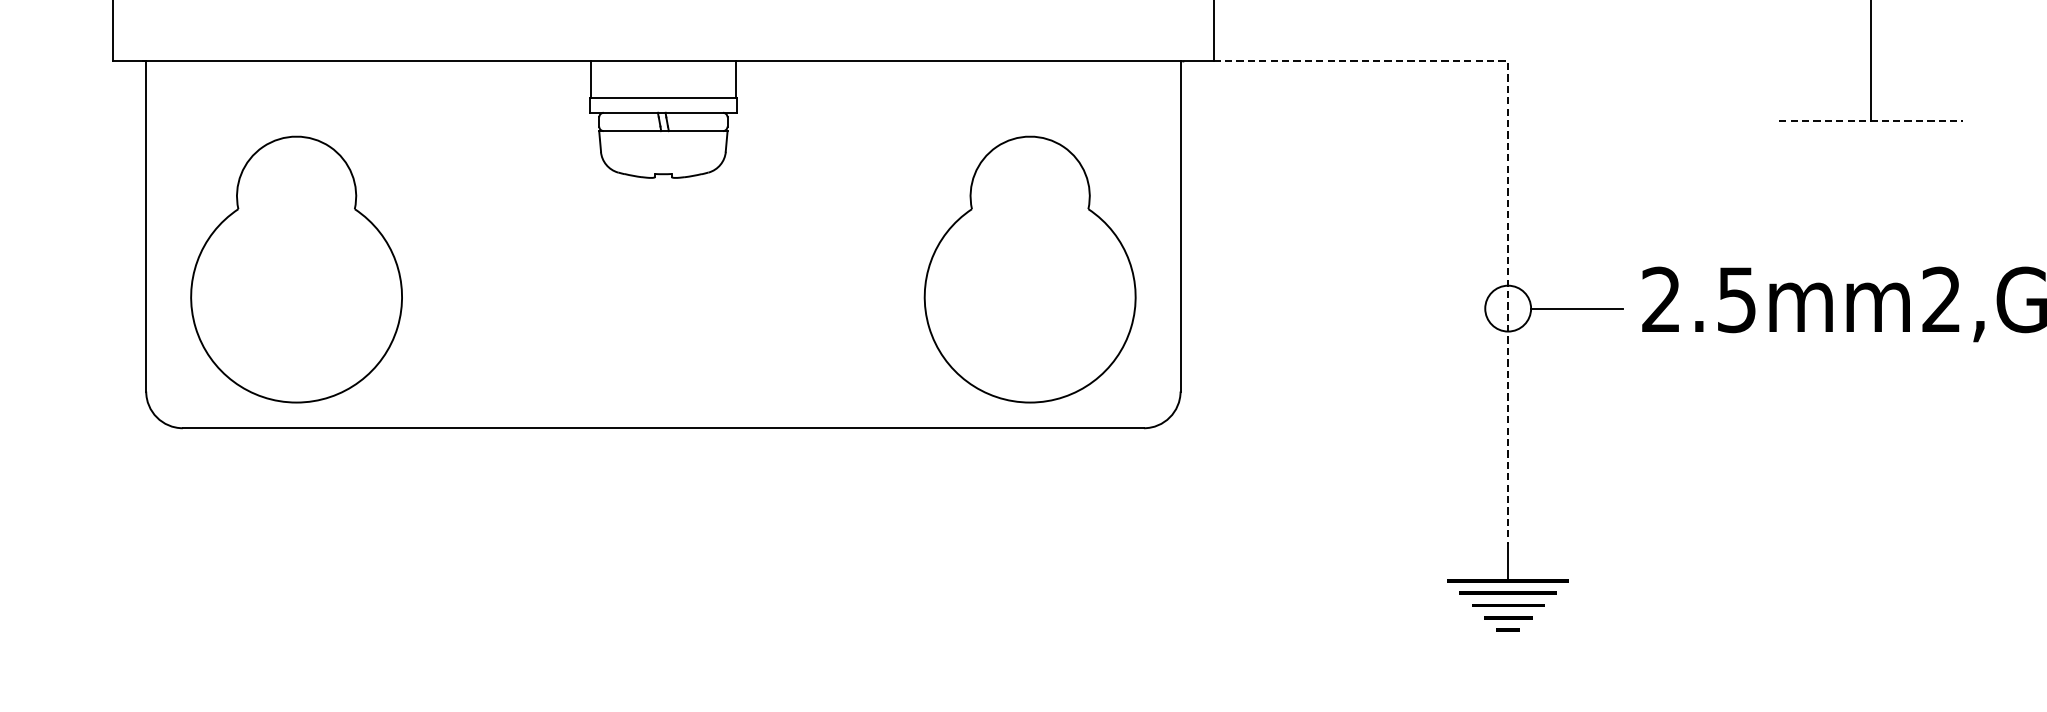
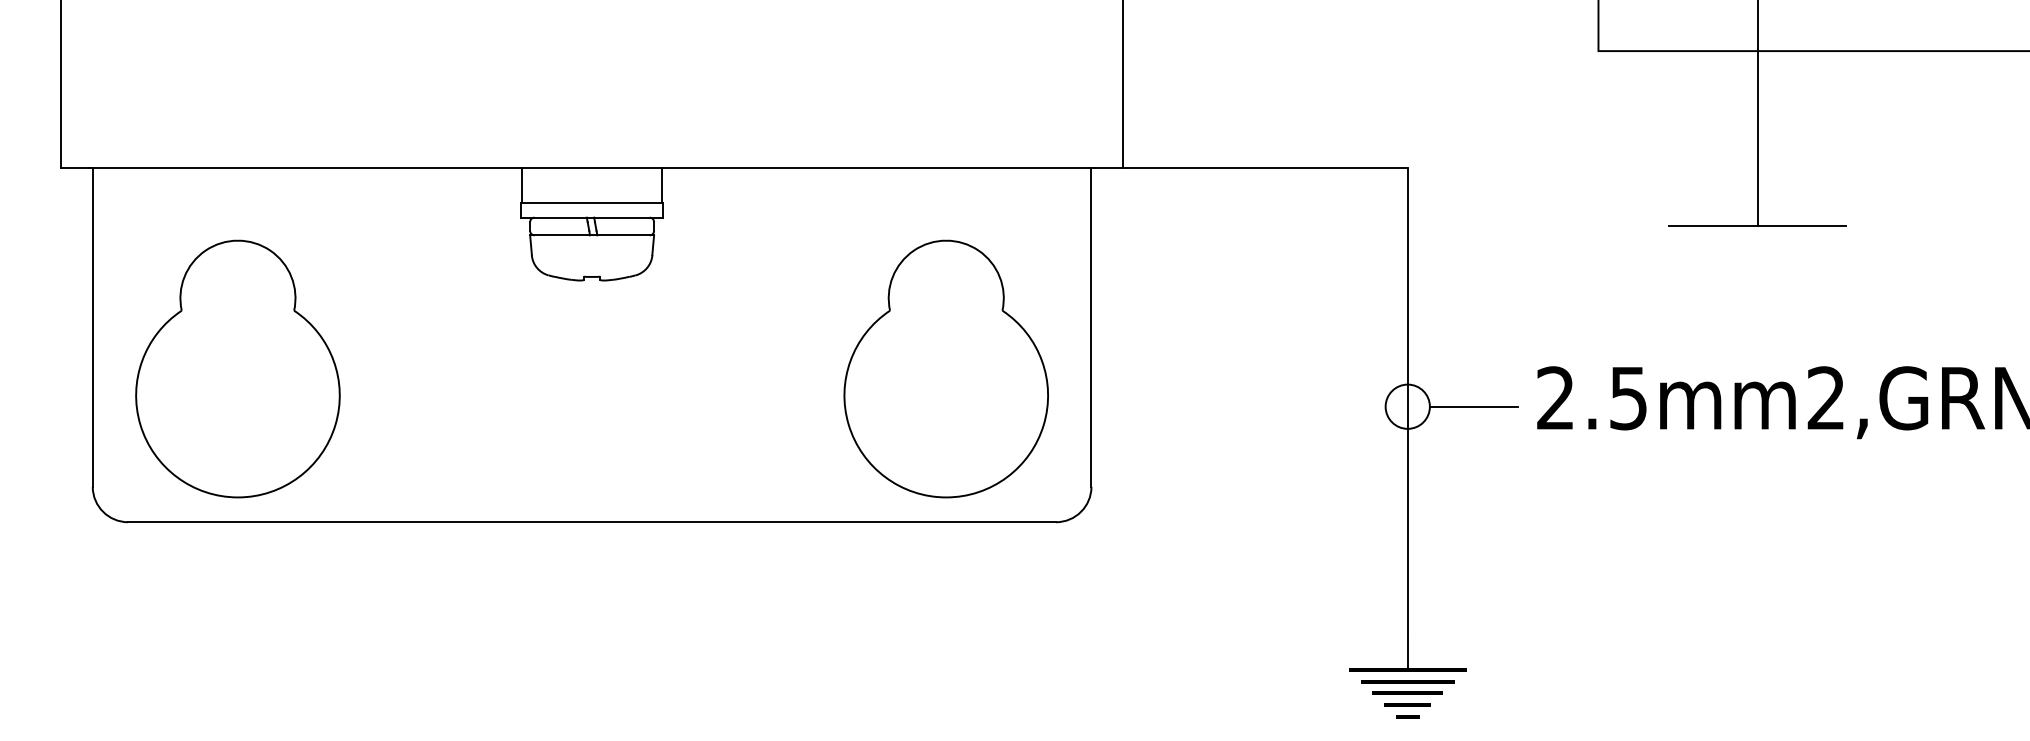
line: (1870, 120) -> (1757, 225), dashed -> solid
line: (1507, 155) -> (1407, 258), dashed -> solid

